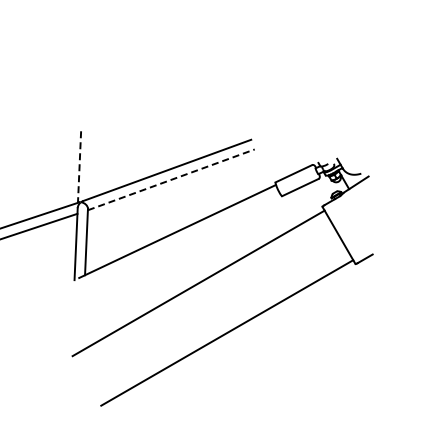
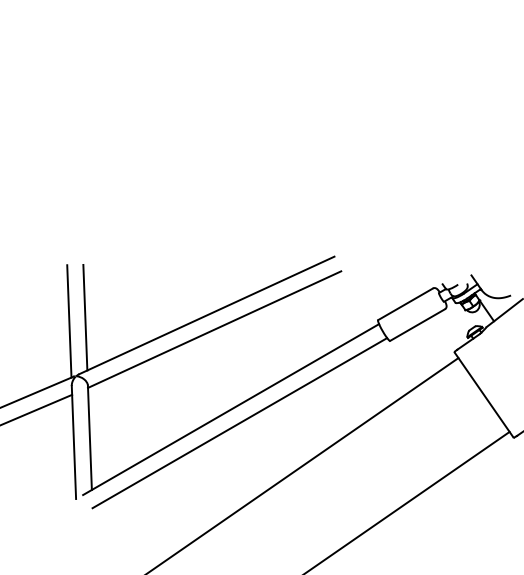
line: (89, 165) -> (84, 317), added
line: (79, 167) -> (69, 322), dashed -> solid
line: (171, 179) -> (214, 329), dashed -> solid
line: (182, 240) -> (239, 423), added

